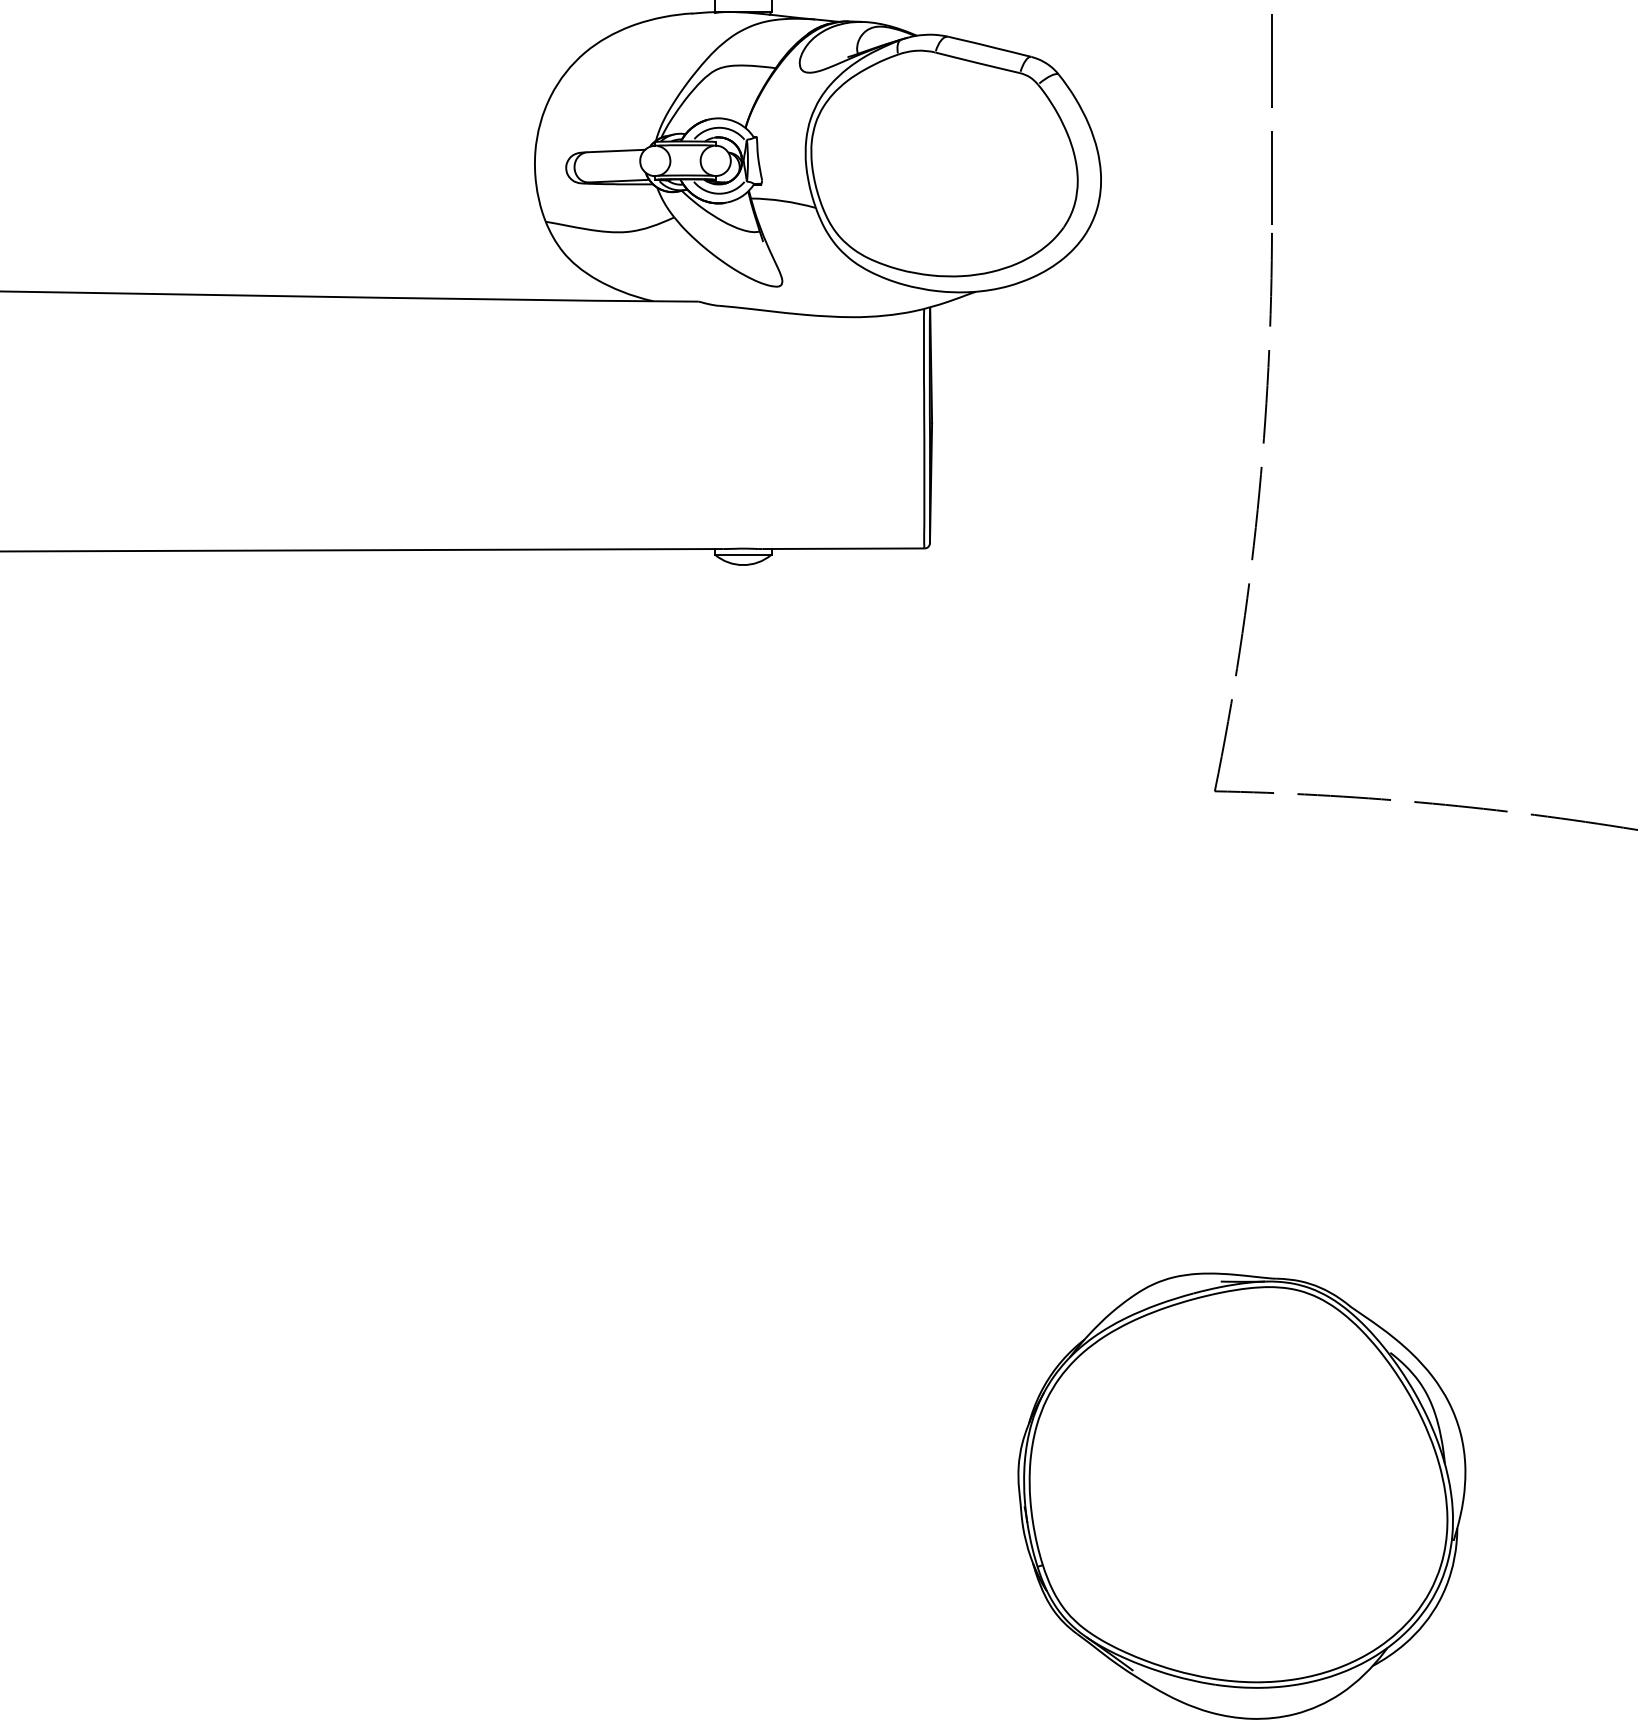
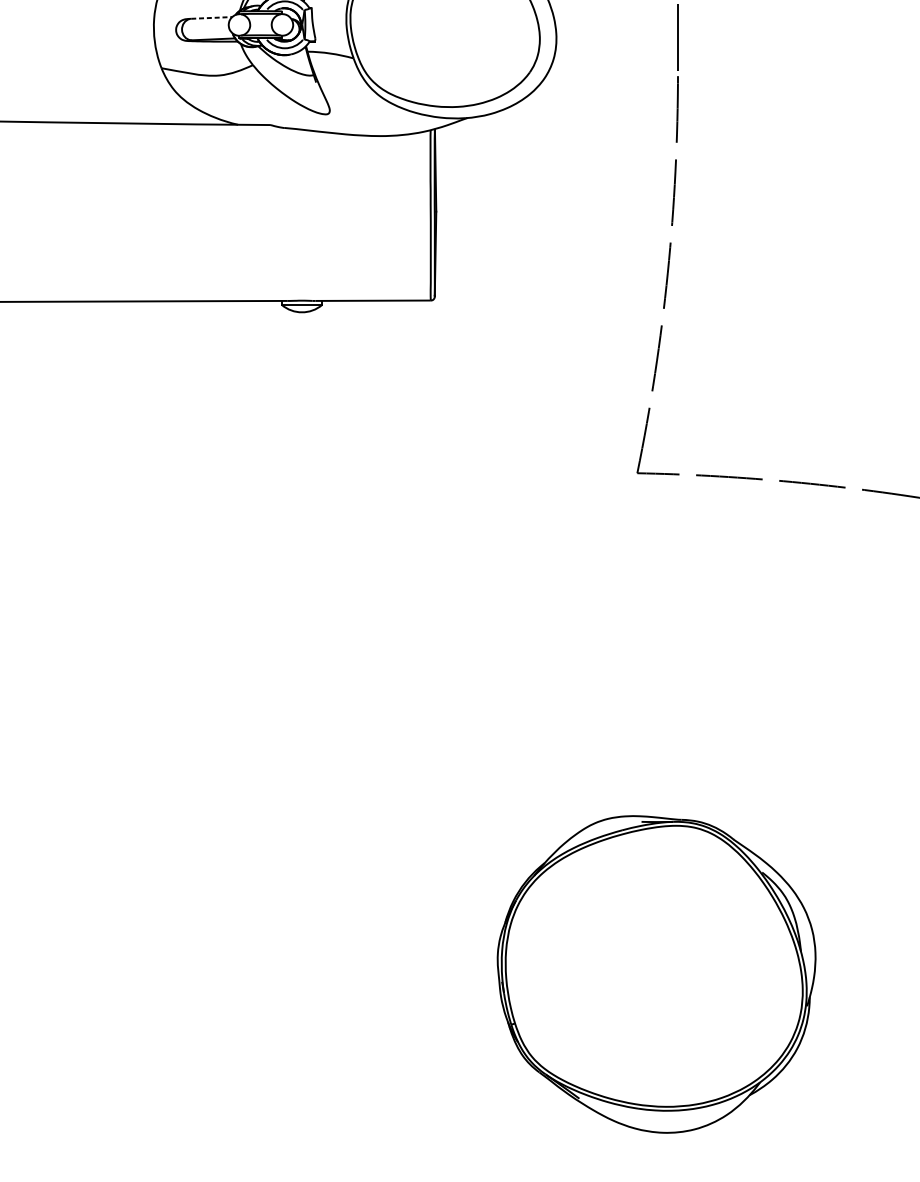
line: (616, 151) -> (211, 18), solid -> dashed

